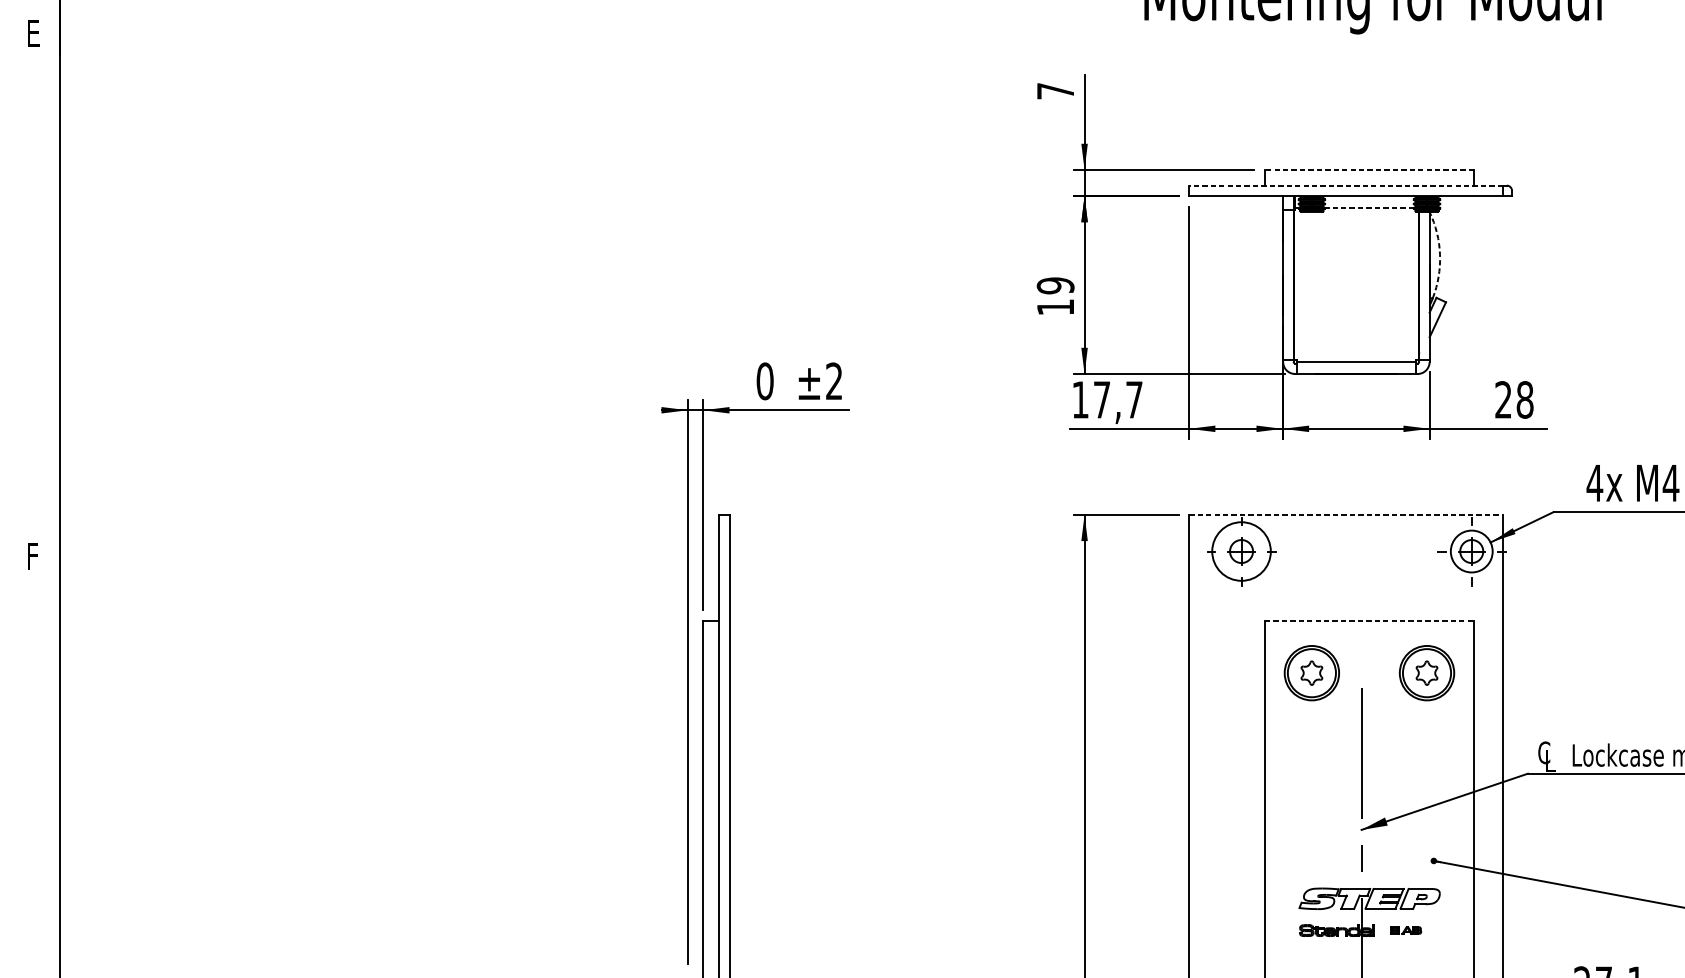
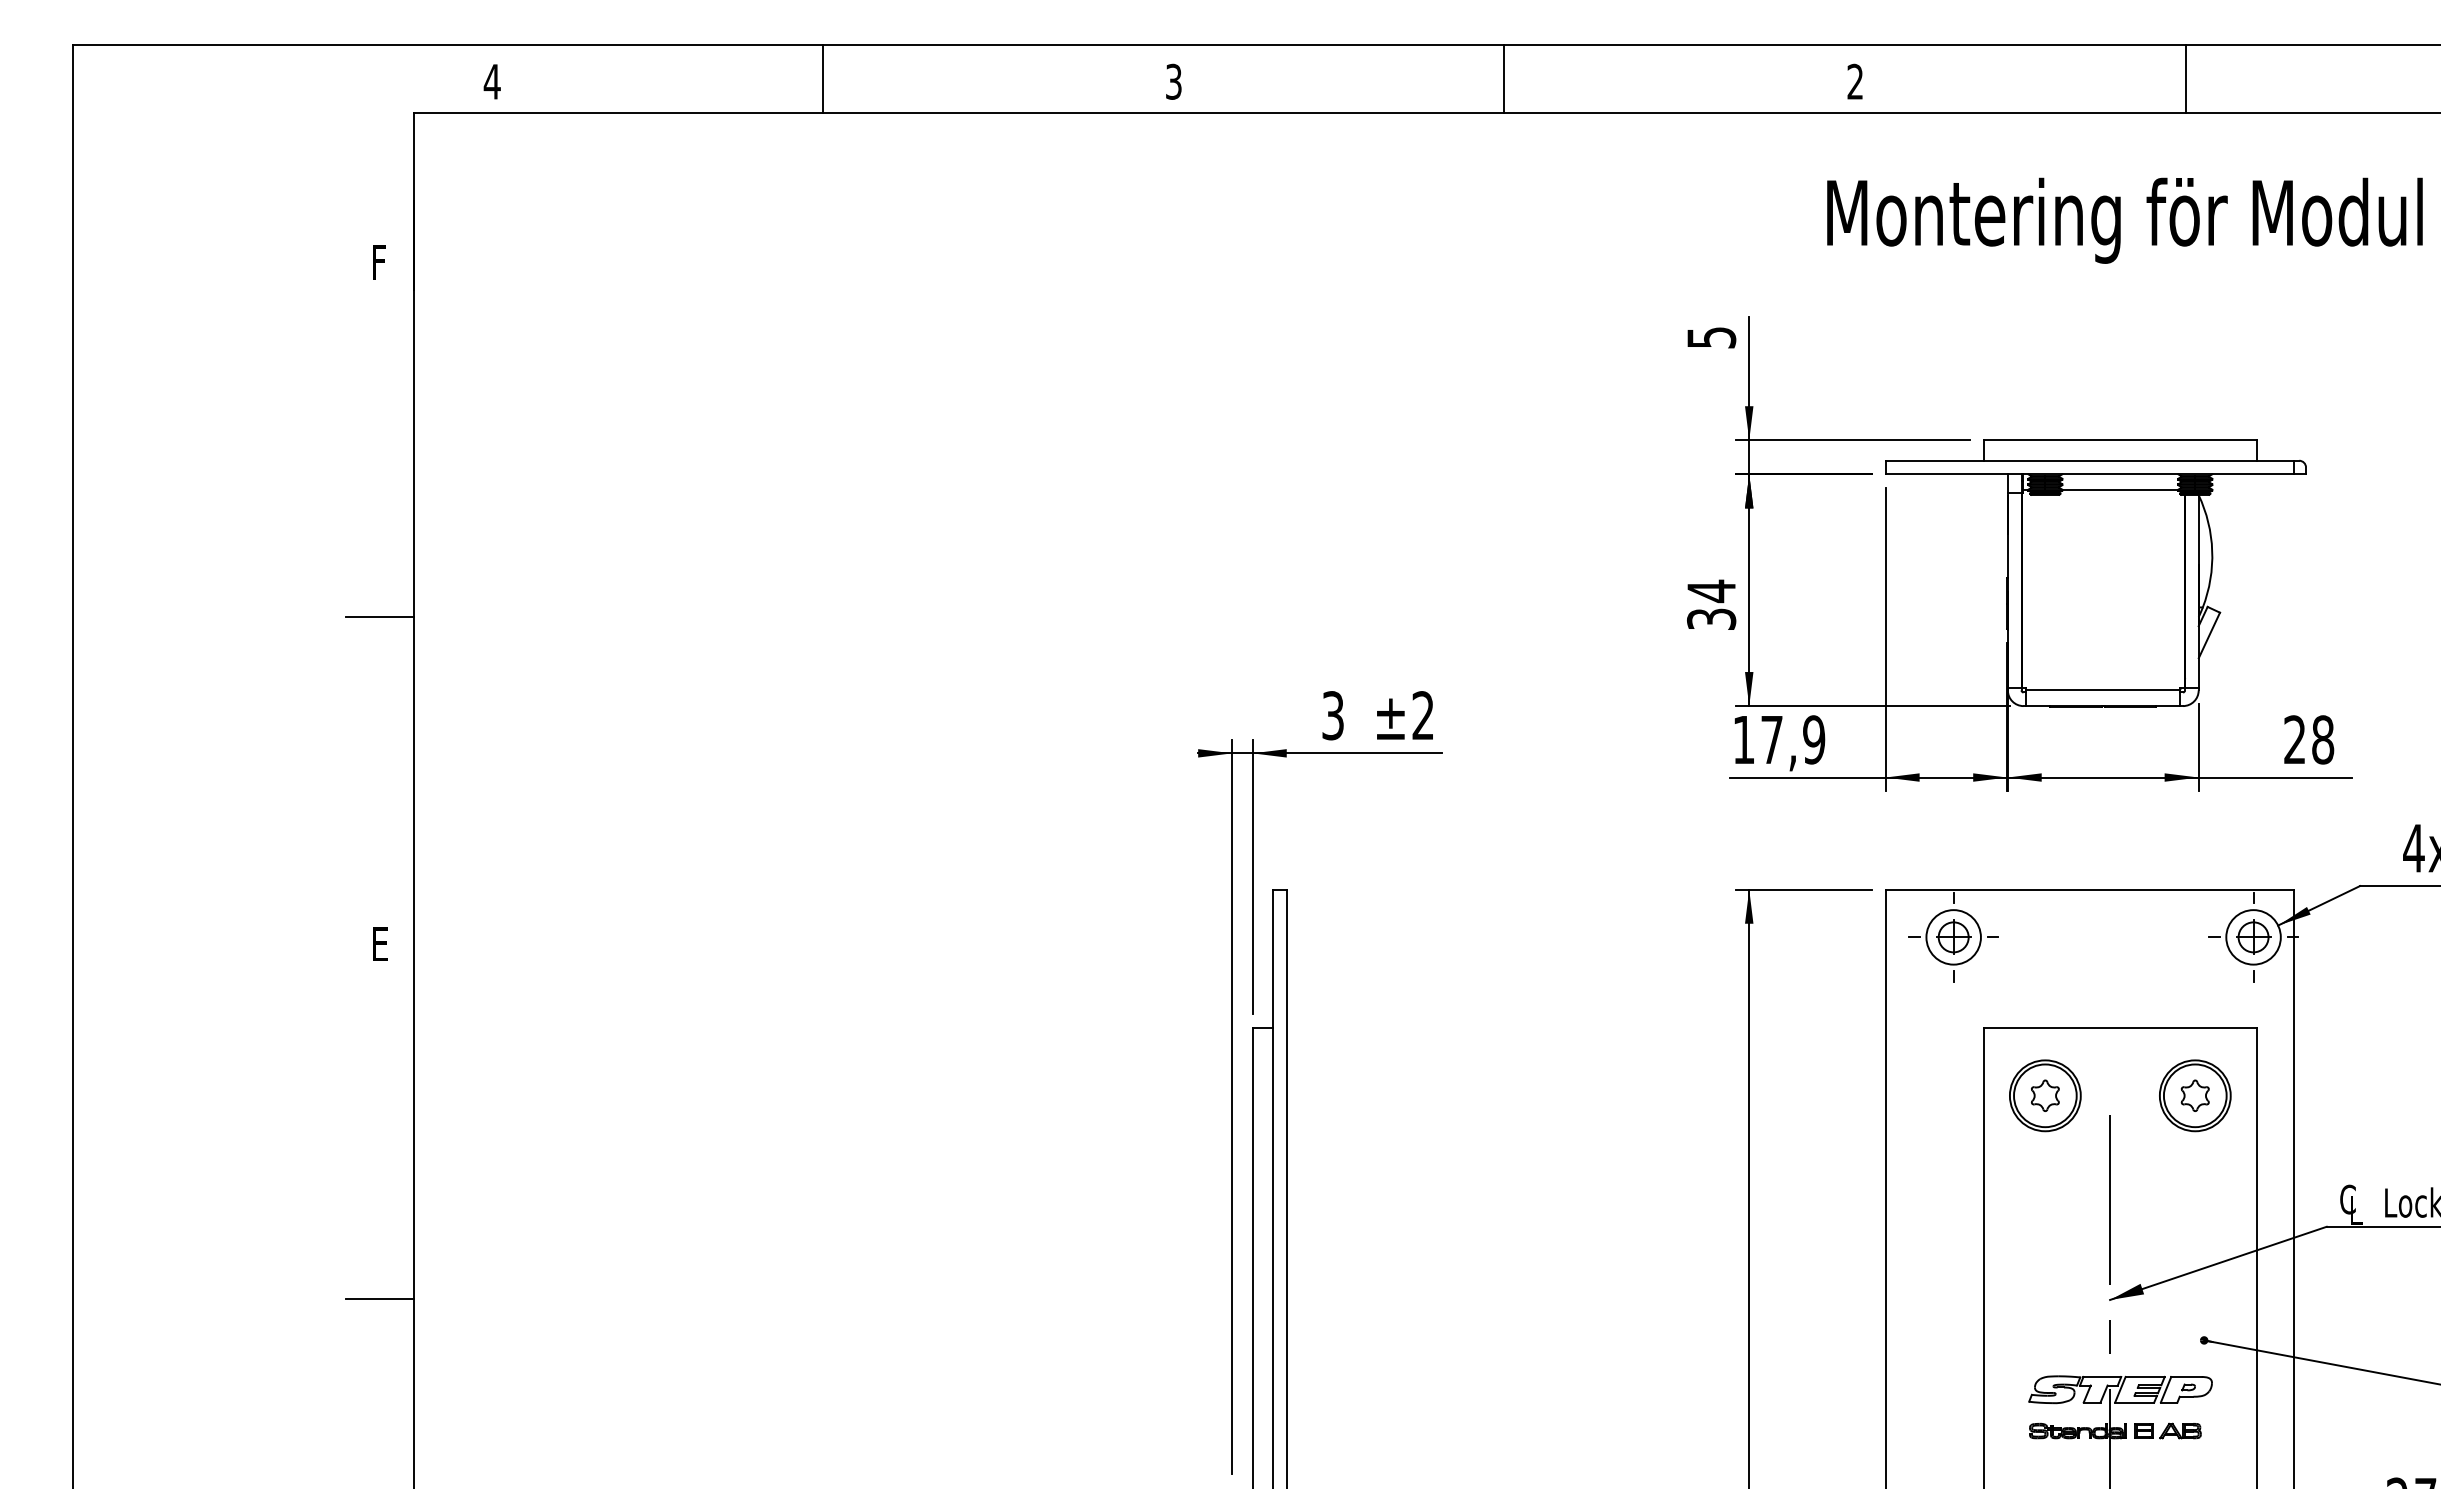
text: (34, 33) -> (381, 262), E -> F
text: (1055, 91) -> (1711, 337), 7 -> 5
line: (1368, 170) -> (2119, 440), dashed -> solid
line: (1345, 185) -> (2089, 460), dashed -> solid
line: (1369, 208) -> (2120, 490), dashed -> solid
arc: (1440, 254) -> (2212, 550), dashed -> solid
text: (1055, 295) -> (1711, 604), 19 -> 34
line: (33, 305) -> (379, 617), added
text: (765, 381) -> (1333, 715), 0 -> 3
text: (1134, 399) -> (1814, 739), 17,7 -> 17,9
line: (1346, 514) -> (2090, 889), dashed -> solid
circle: (1241, 551) -> (1953, 937), size x0.71
text: (34, 556) -> (381, 943), F -> E
line: (1369, 620) -> (2120, 1027), dashed -> solid
line: (33, 828) -> (379, 1298), added
part: (1405, 930) -> (2167, 1430), size x1.67

